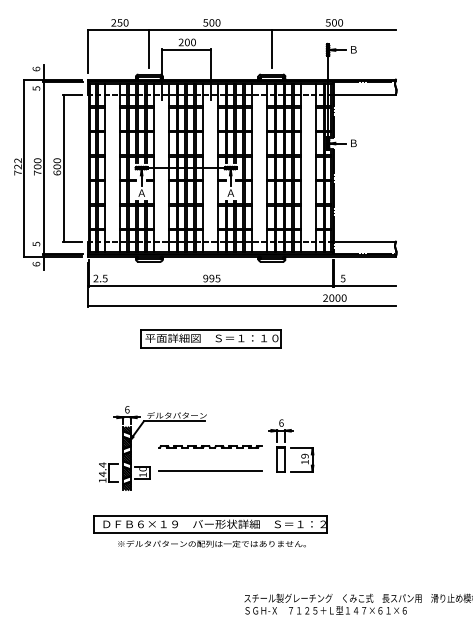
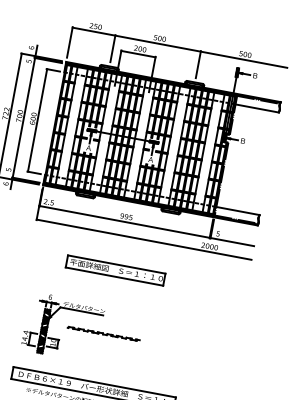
part: (210, 338) -> (115, 270), moved
part: (291, 445) -> (160, 343), removed
line: (210, 470) -> (100, 350), removed

